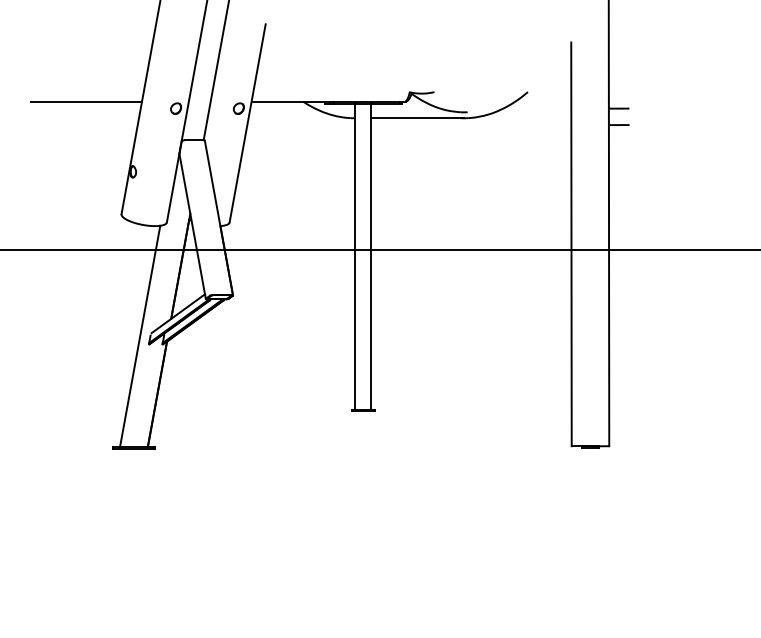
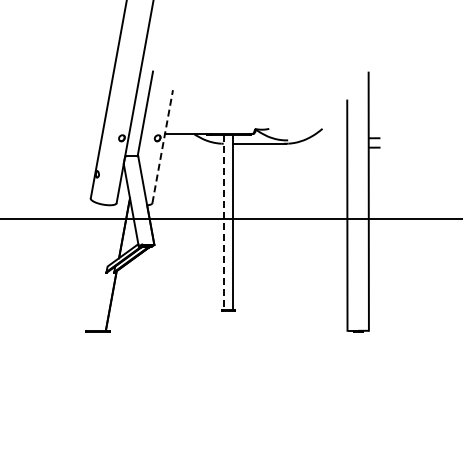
line: (85, 102) -> (70, 134), removed
line: (247, 123) -> (162, 146), solid -> dashed
line: (356, 258) -> (224, 223), solid -> dashed
line: (138, 335) -> (100, 267), removed

